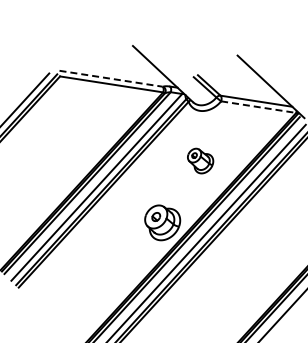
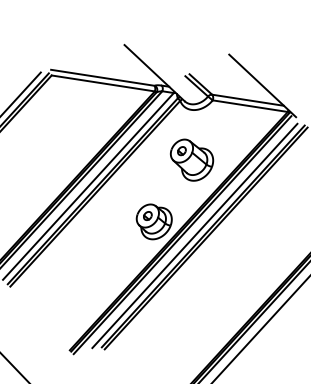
line: (111, 78) -> (103, 77), dashed -> solid
line: (258, 107) -> (250, 106), dashed -> solid
part: (200, 160) -> (192, 159), size x1.67

